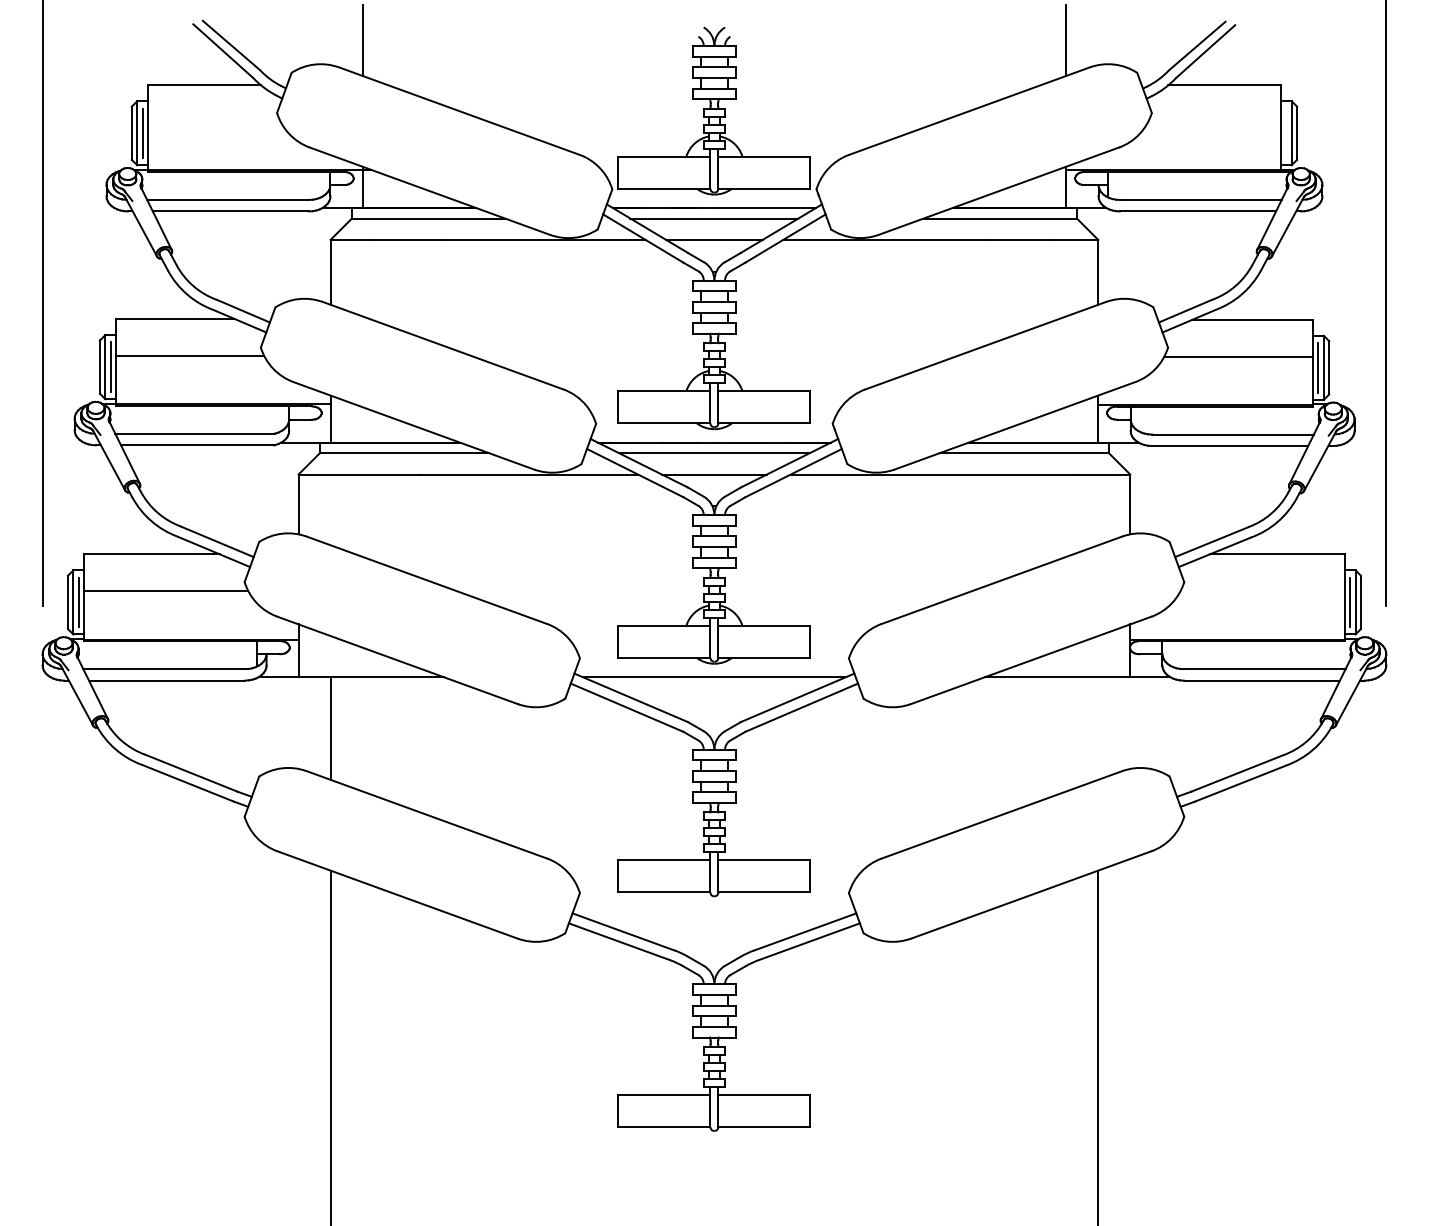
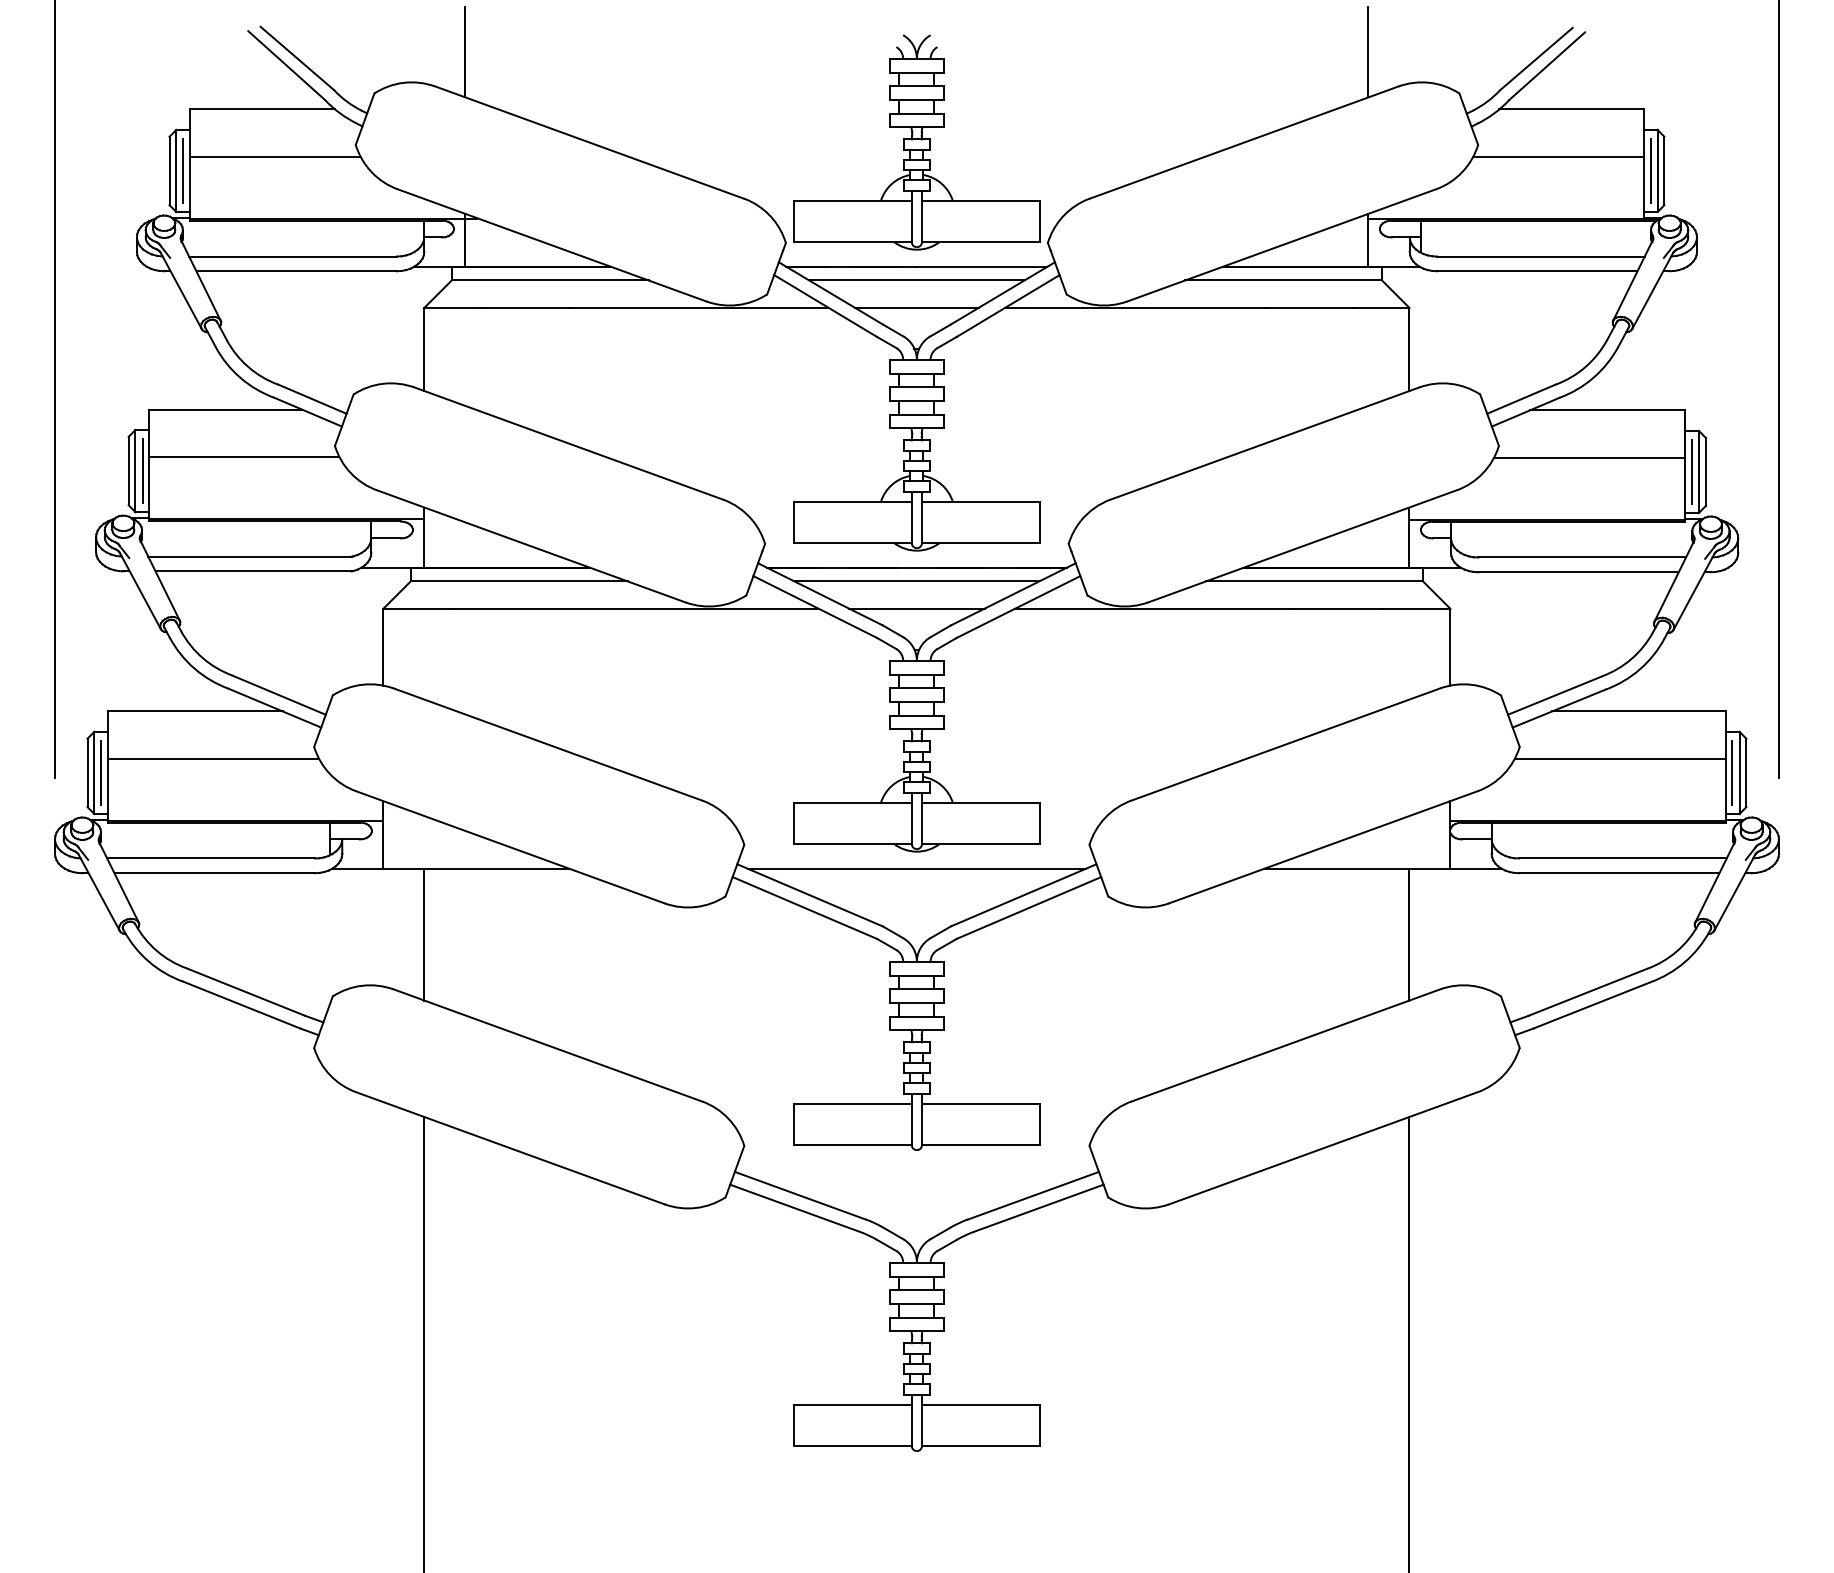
line: (214, 121) -> (275, 156), added
line: (1214, 121) -> (1558, 156), added
line: (1286, 132) -> (1650, 170), added
line: (1262, 591) -> (1619, 758), added
line: (1098, 728) -> (1409, 934), added

